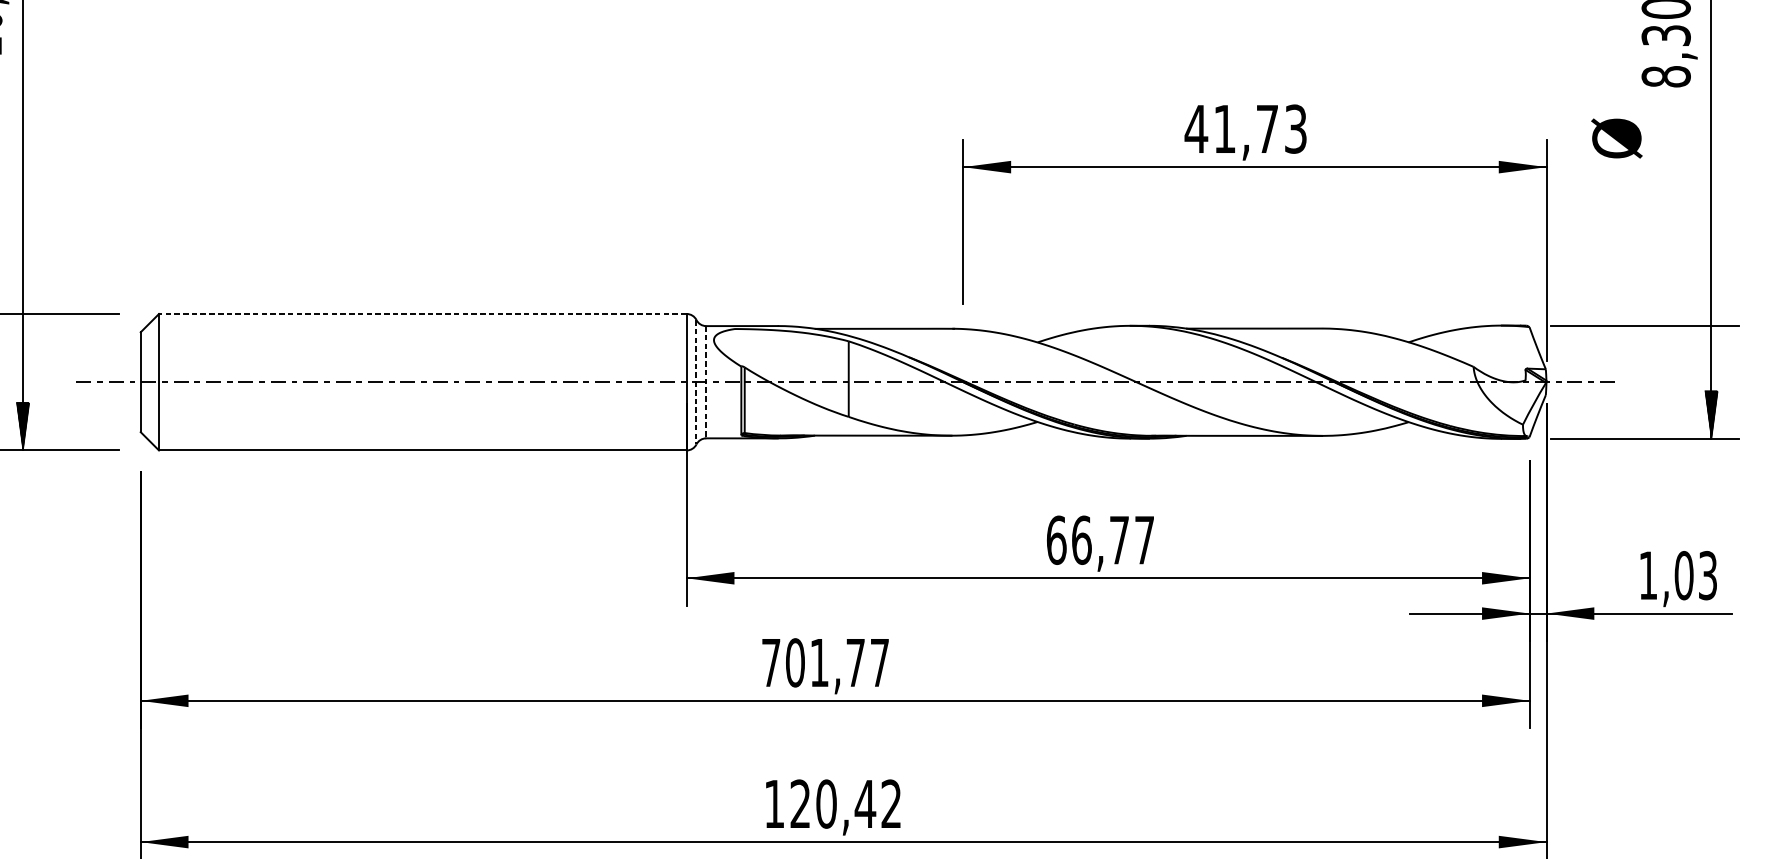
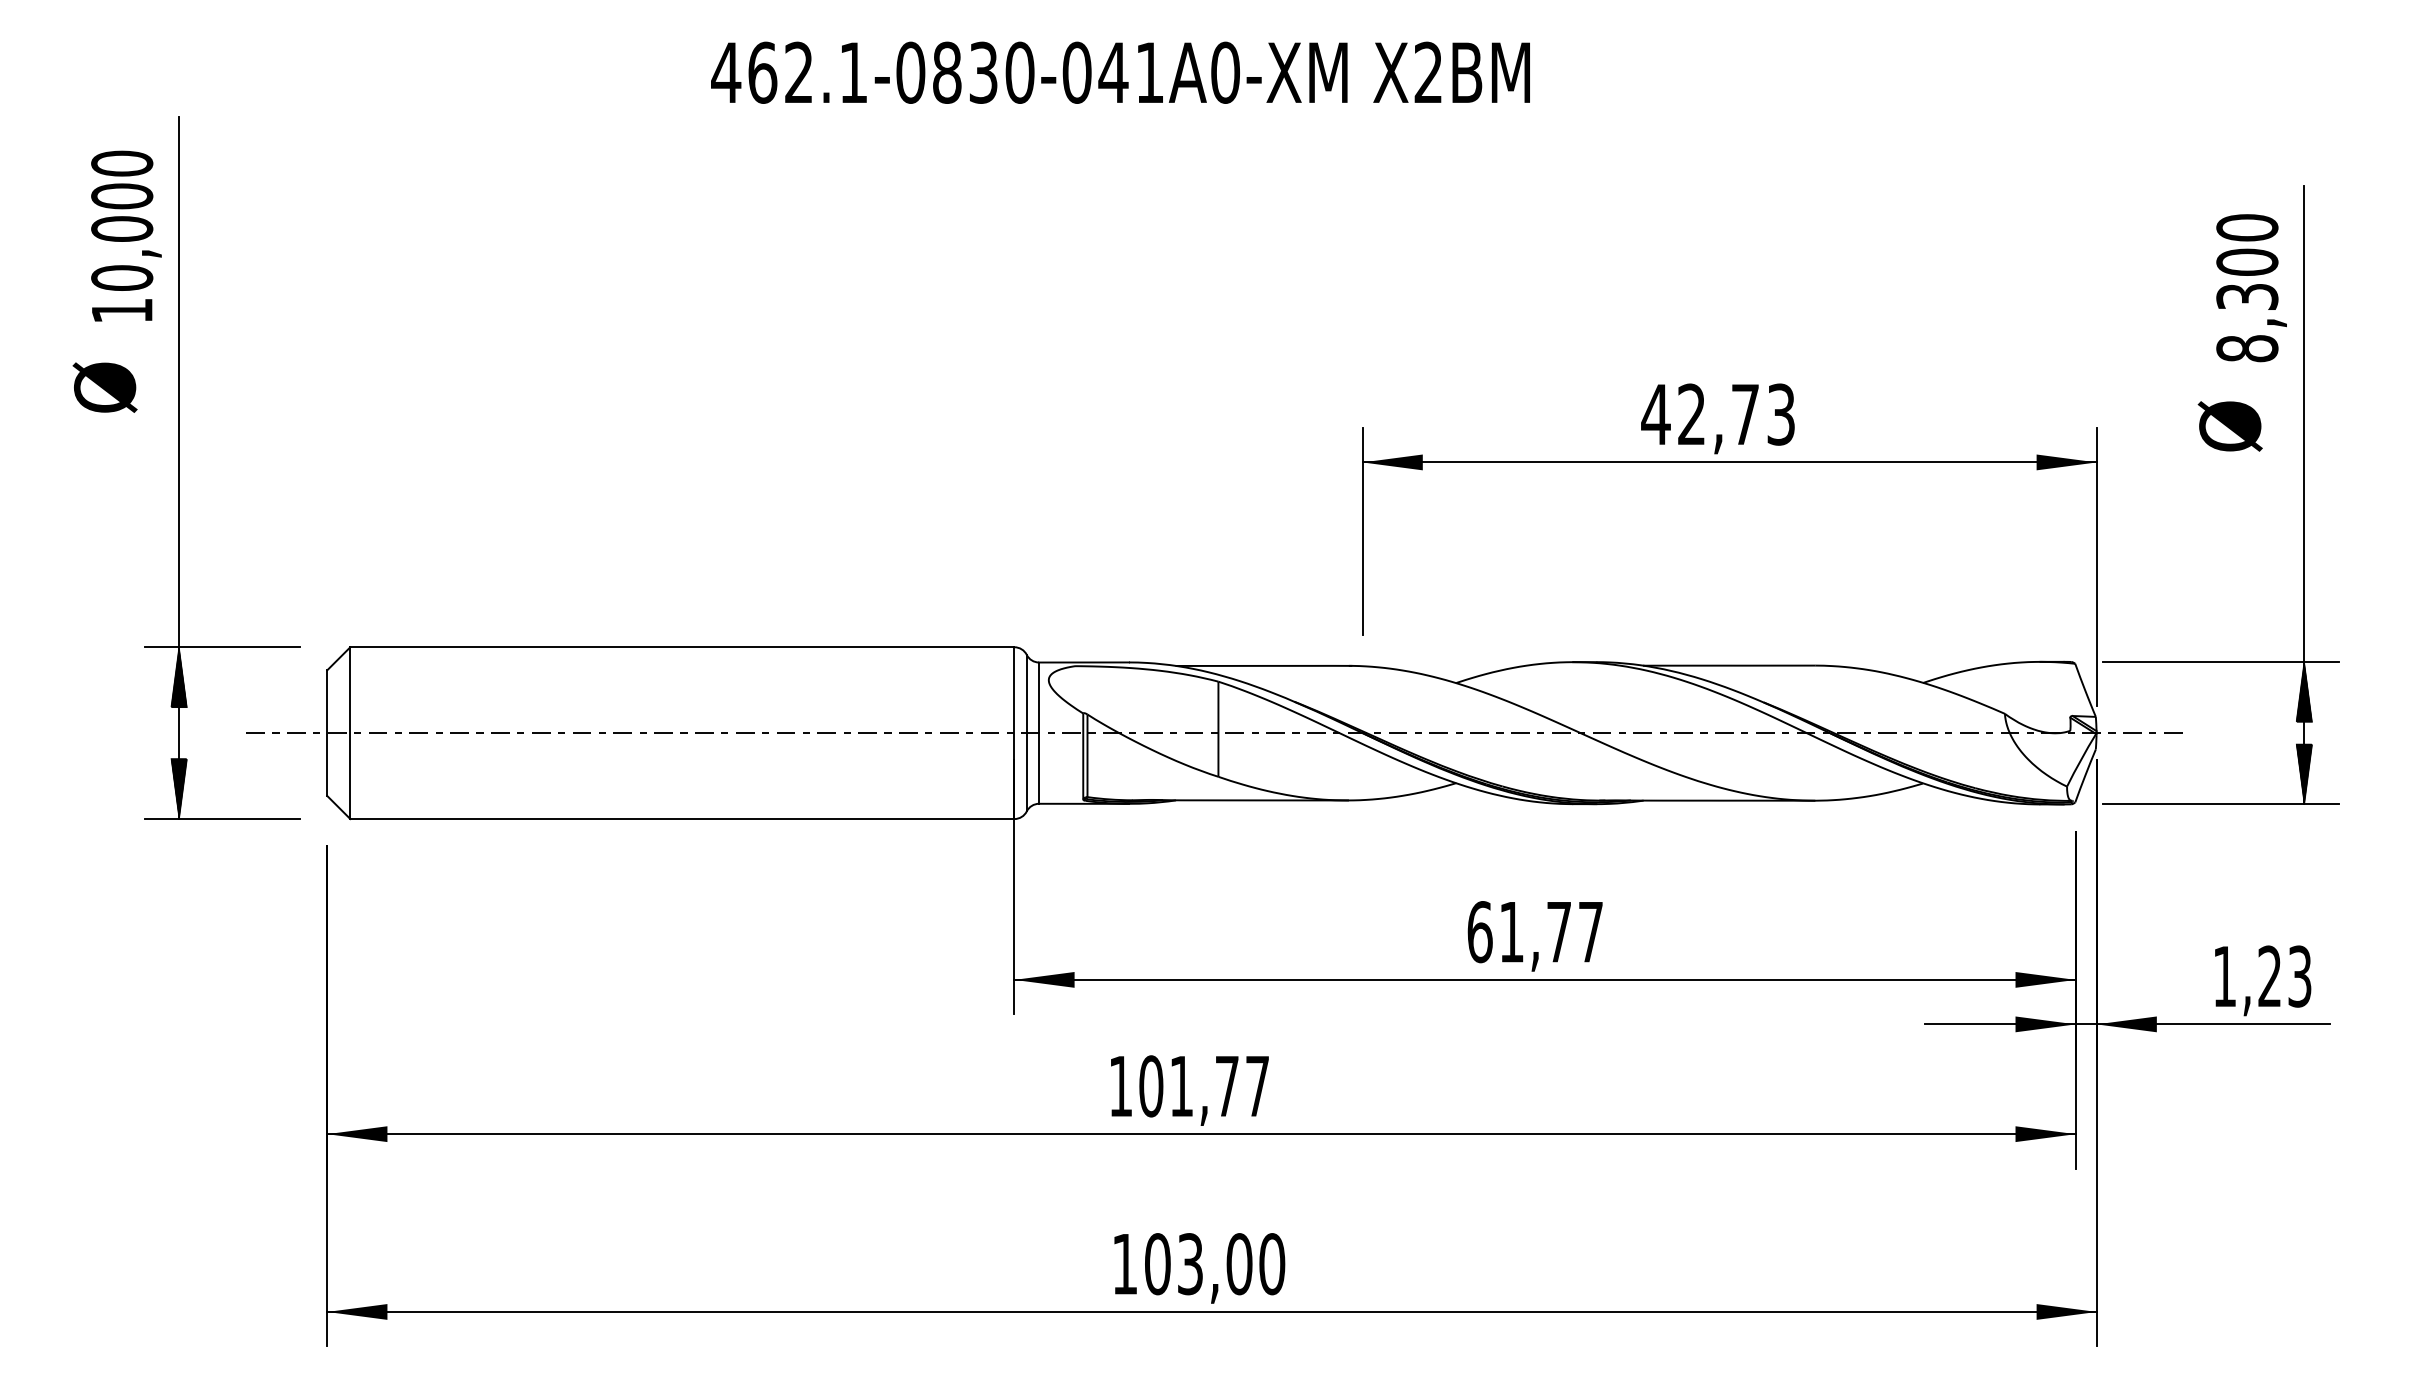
text: (1224, 128) -> (1691, 413), 41,73 -> 42,73
text: (1616, 138) -> (2229, 426), moved
line: (422, 314) -> (681, 647), dashed -> solid
hatch: (23, 338) -> (179, 677), added
hatch: (1711, 349) -> (2304, 691), added
line: (696, 382) -> (1026, 733), dashed -> solid
line: (706, 382) -> (1039, 733), dashed -> solid
text: (1081, 540) -> (1511, 932), 66,77 -> 61,77
text: (1683, 575) -> (2269, 976), 1,03 -> 1,23
text: (770, 662) -> (1120, 1086), 701,77 -> 101,77
text: (846, 804) -> (1215, 1264), 120,42 -> 103,00

